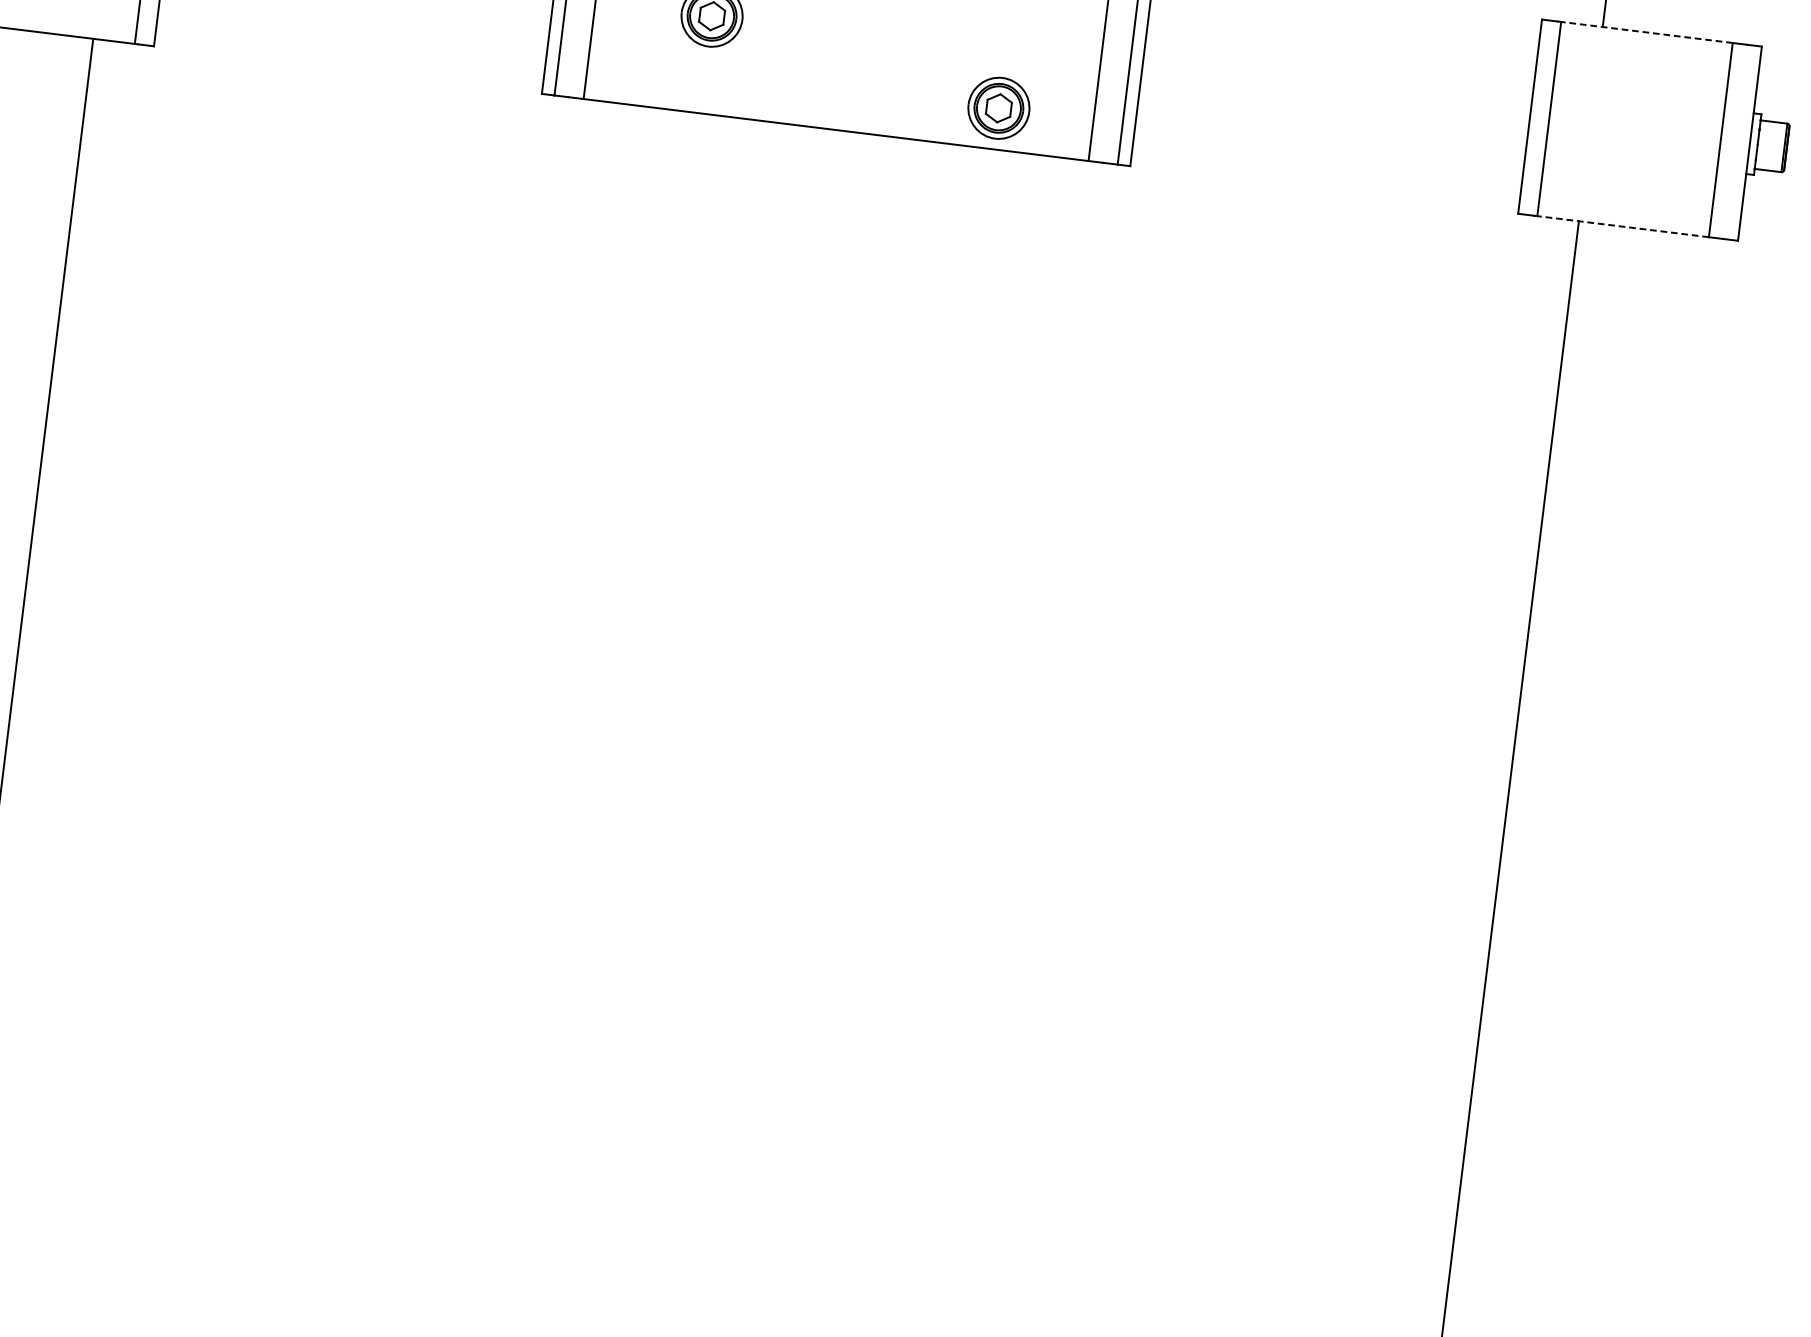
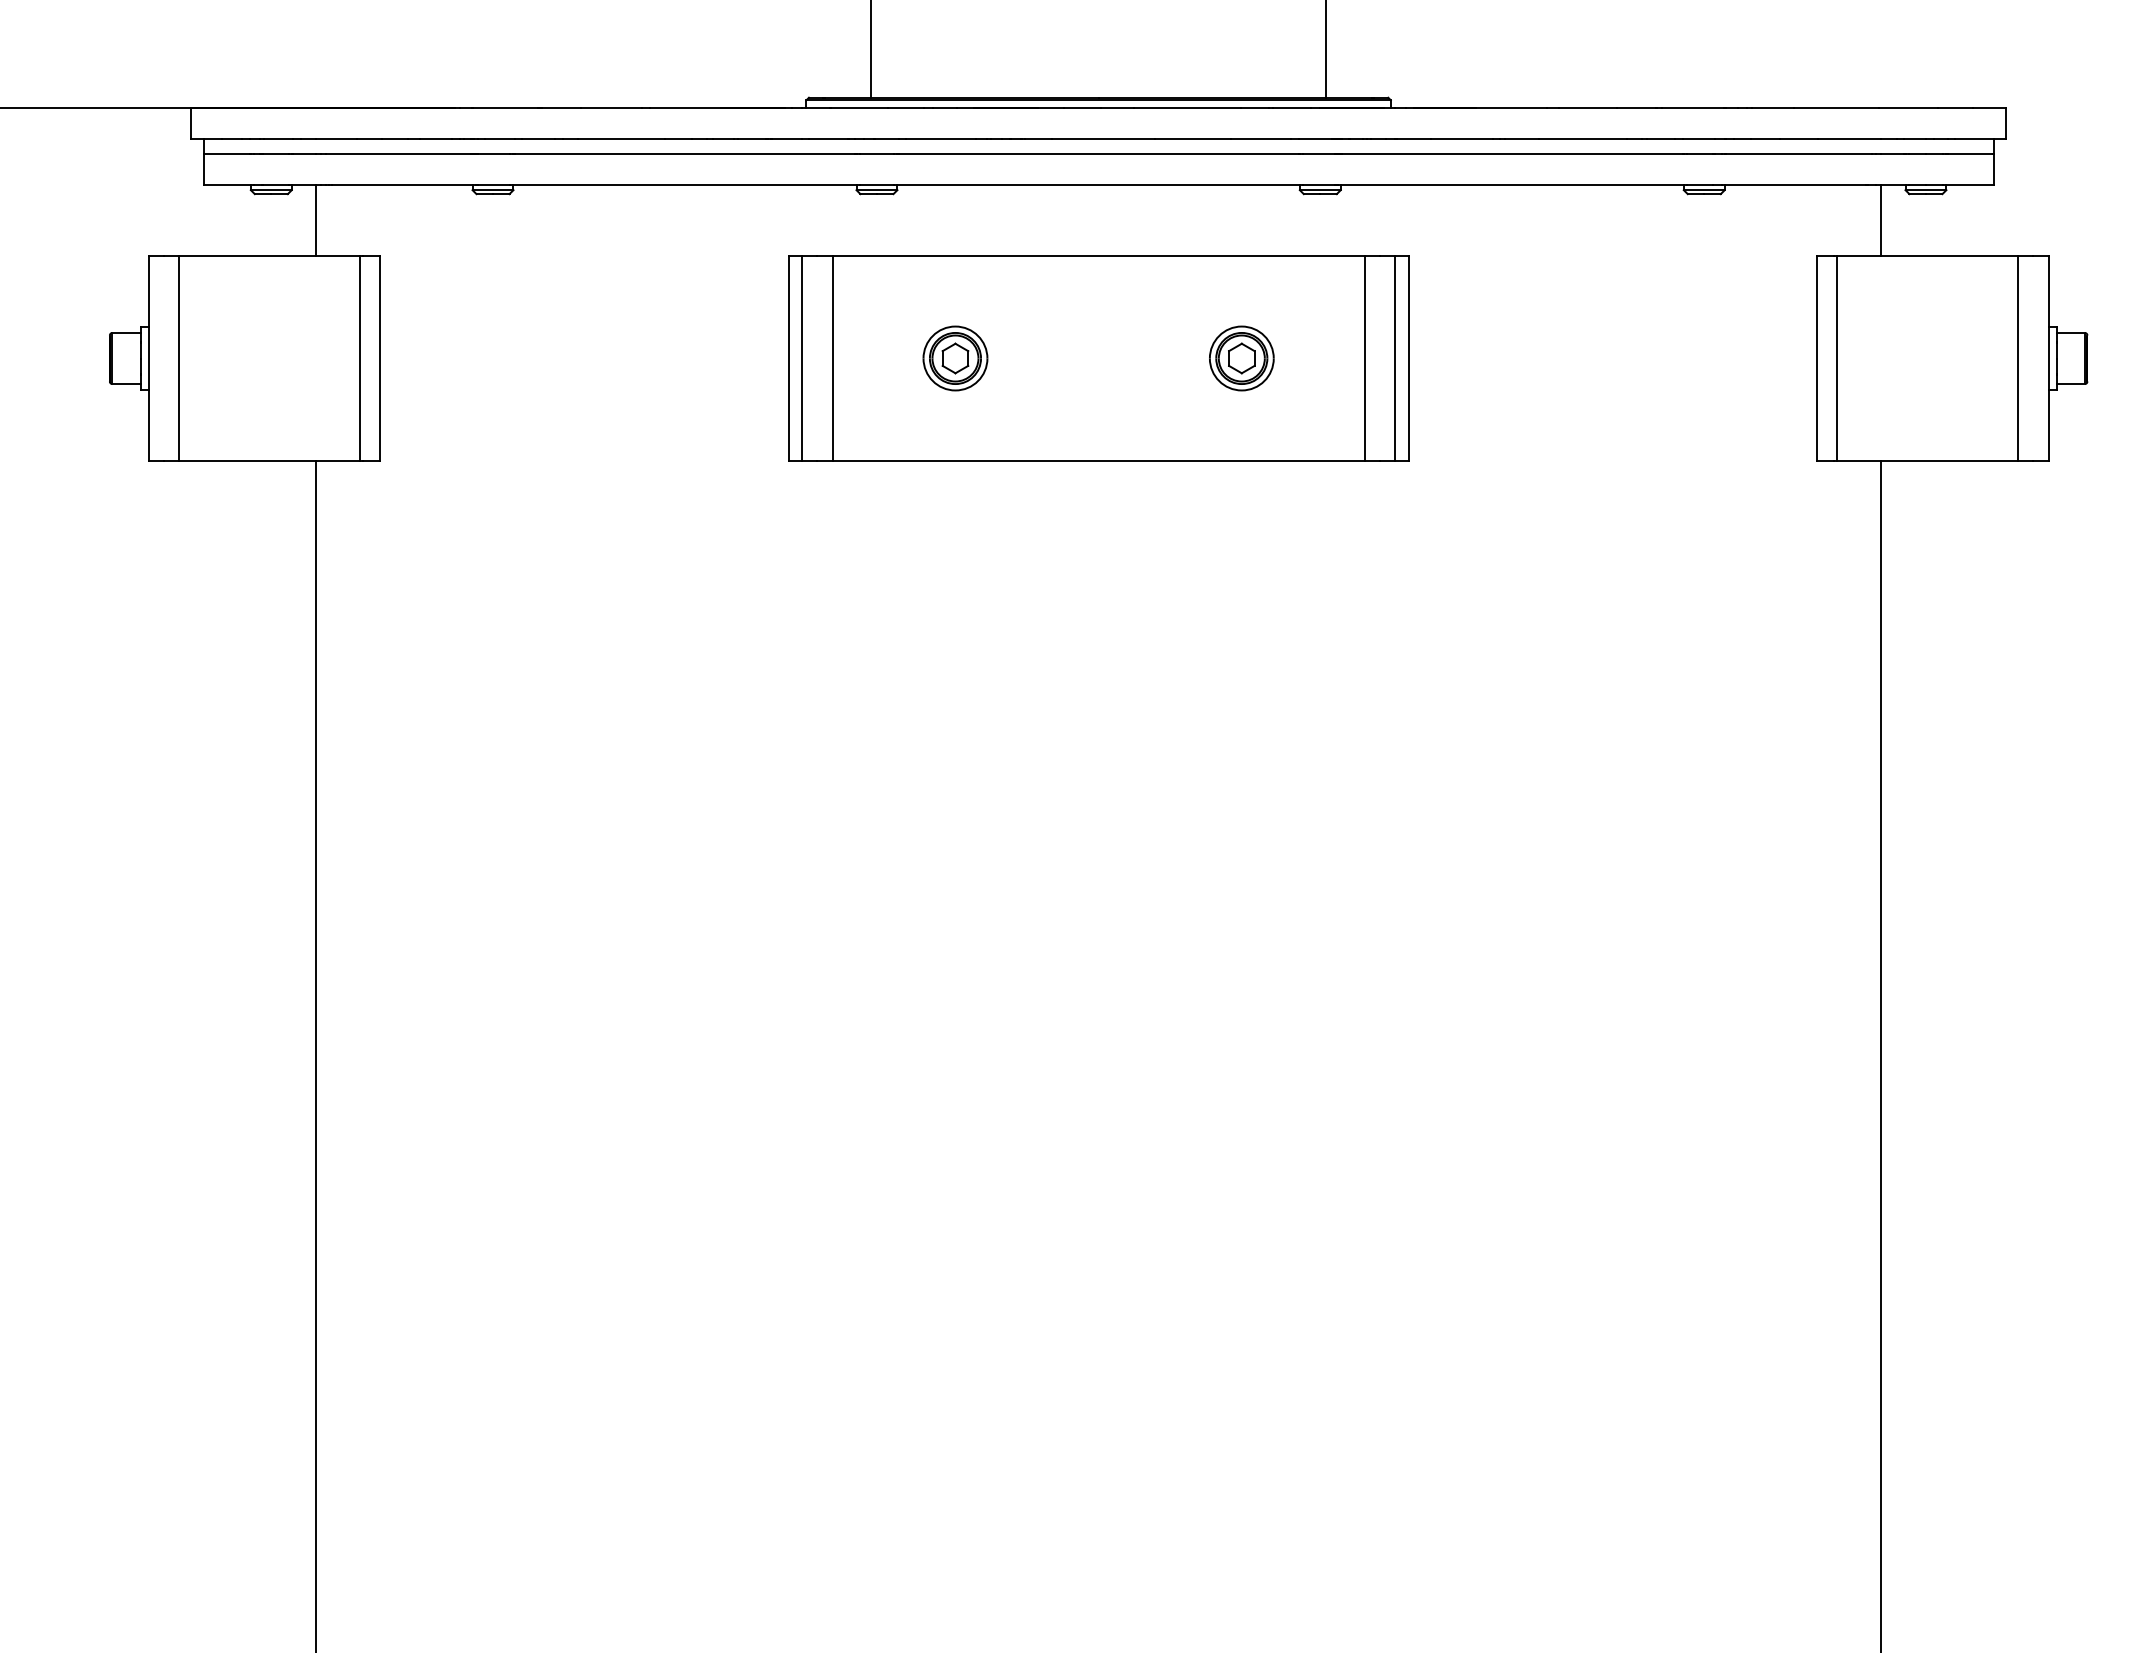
line: (1646, 32) -> (1927, 256), dashed -> solid
part: (998, 108) -> (1241, 358), moved
line: (1623, 226) -> (1927, 460), dashed -> solid

